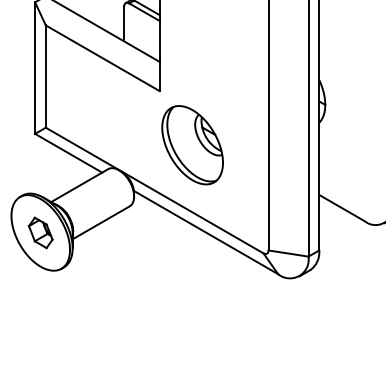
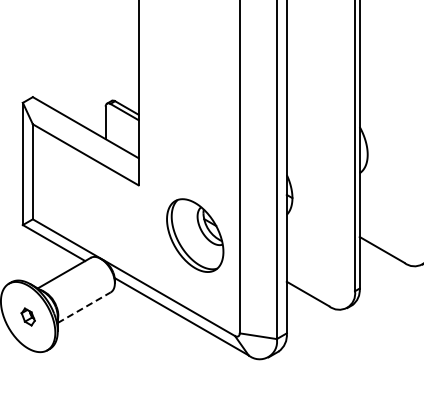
part: (192, 145) -> (195, 235), moved
line: (101, 222) -> (84, 307), solid -> dashed
part: (41, 232) -> (28, 316), size x0.6

